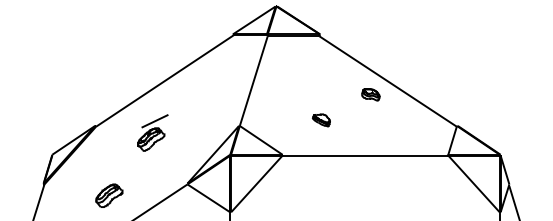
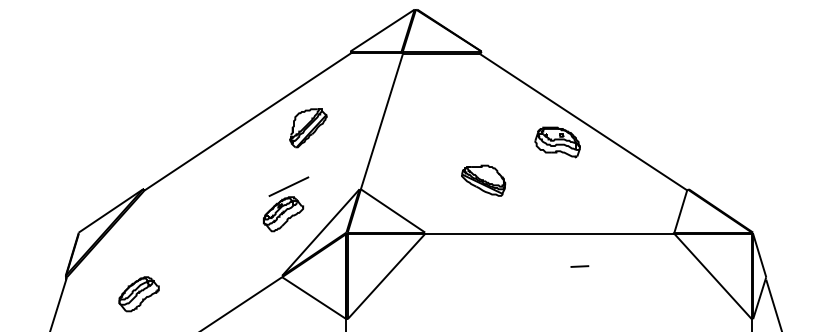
part: (204, 84) -> (307, 126), added
part: (370, 94) -> (557, 141), size x1.67
part: (321, 120) -> (483, 181), size x1.67
part: (152, 132) -> (285, 203), moved
line: (385, 177) -> (579, 266), added
part: (109, 195) -> (139, 293), moved

